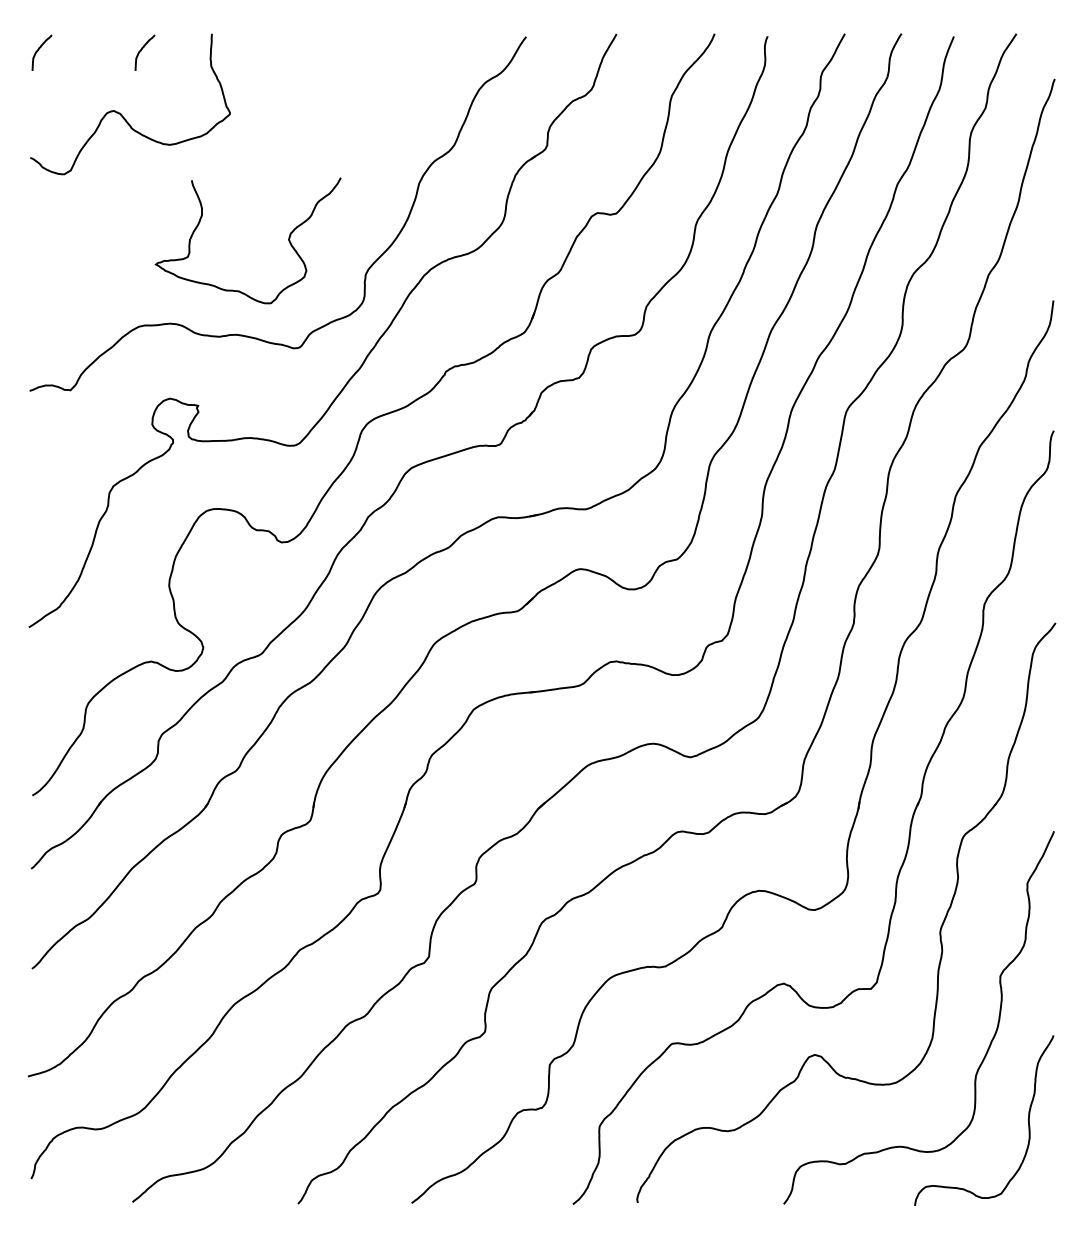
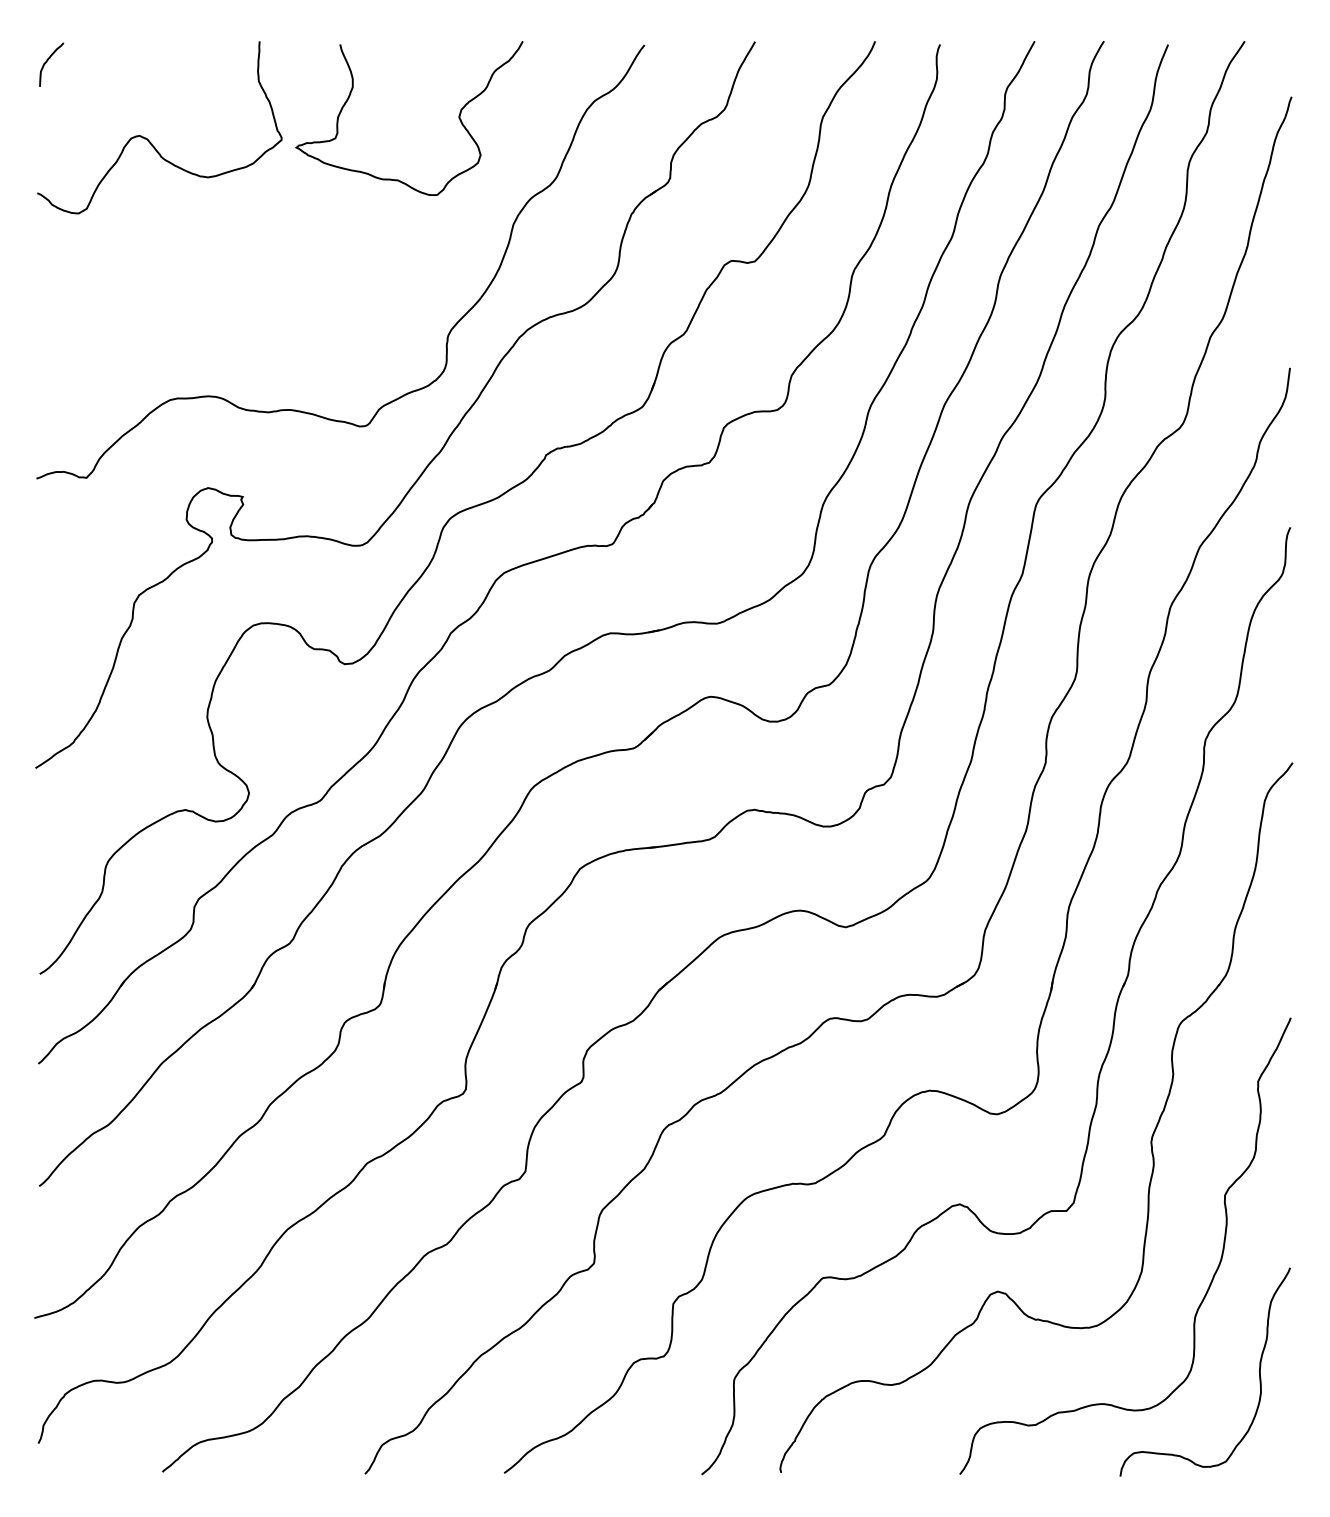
curve: (141, 51) -> (173, 63), removed
curve: (288, 240) -> (458, 118), moved

